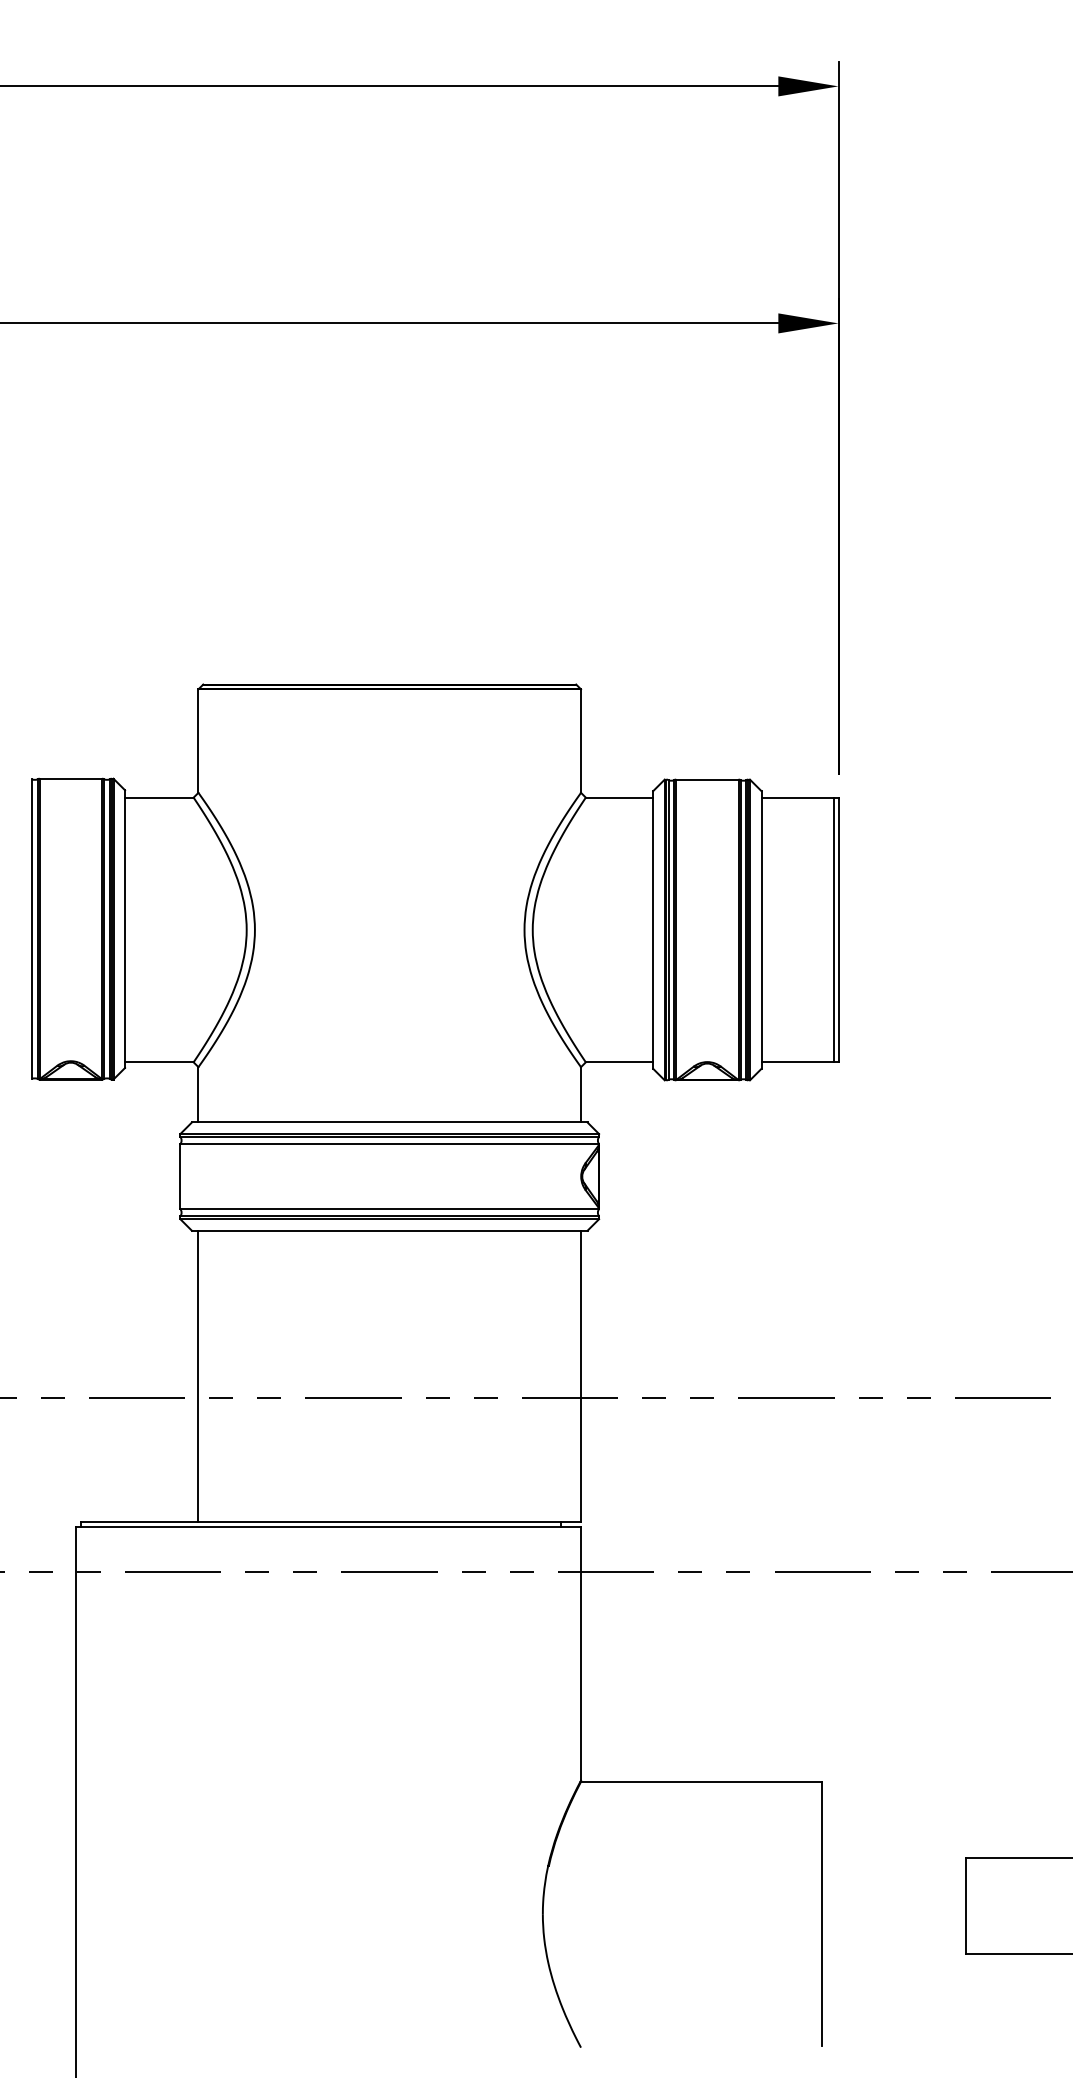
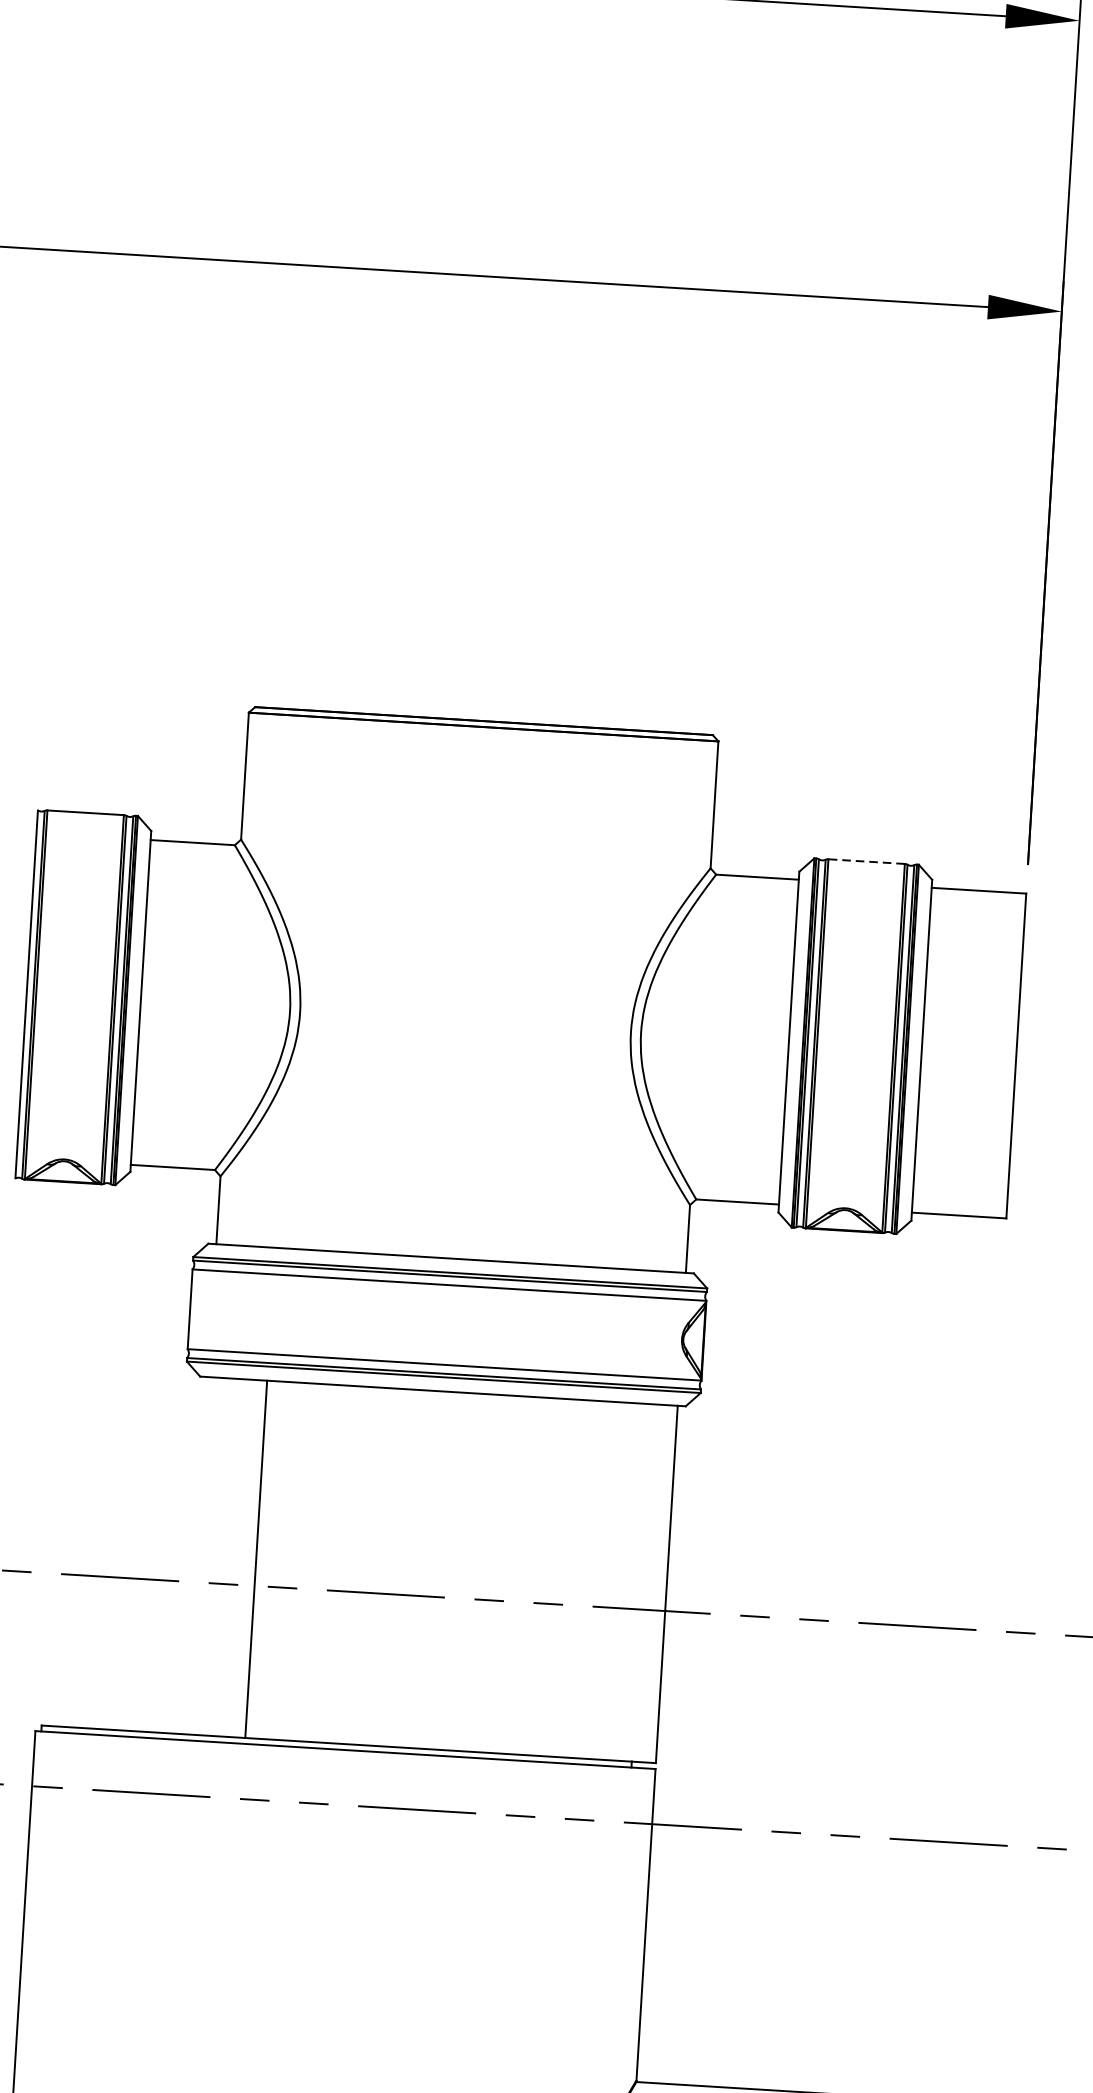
line: (706, 779) -> (865, 861), solid -> dashed
line: (833, 929) -> (1010, 1055), removed
line: (198, 1375) -> (256, 1558), moved

